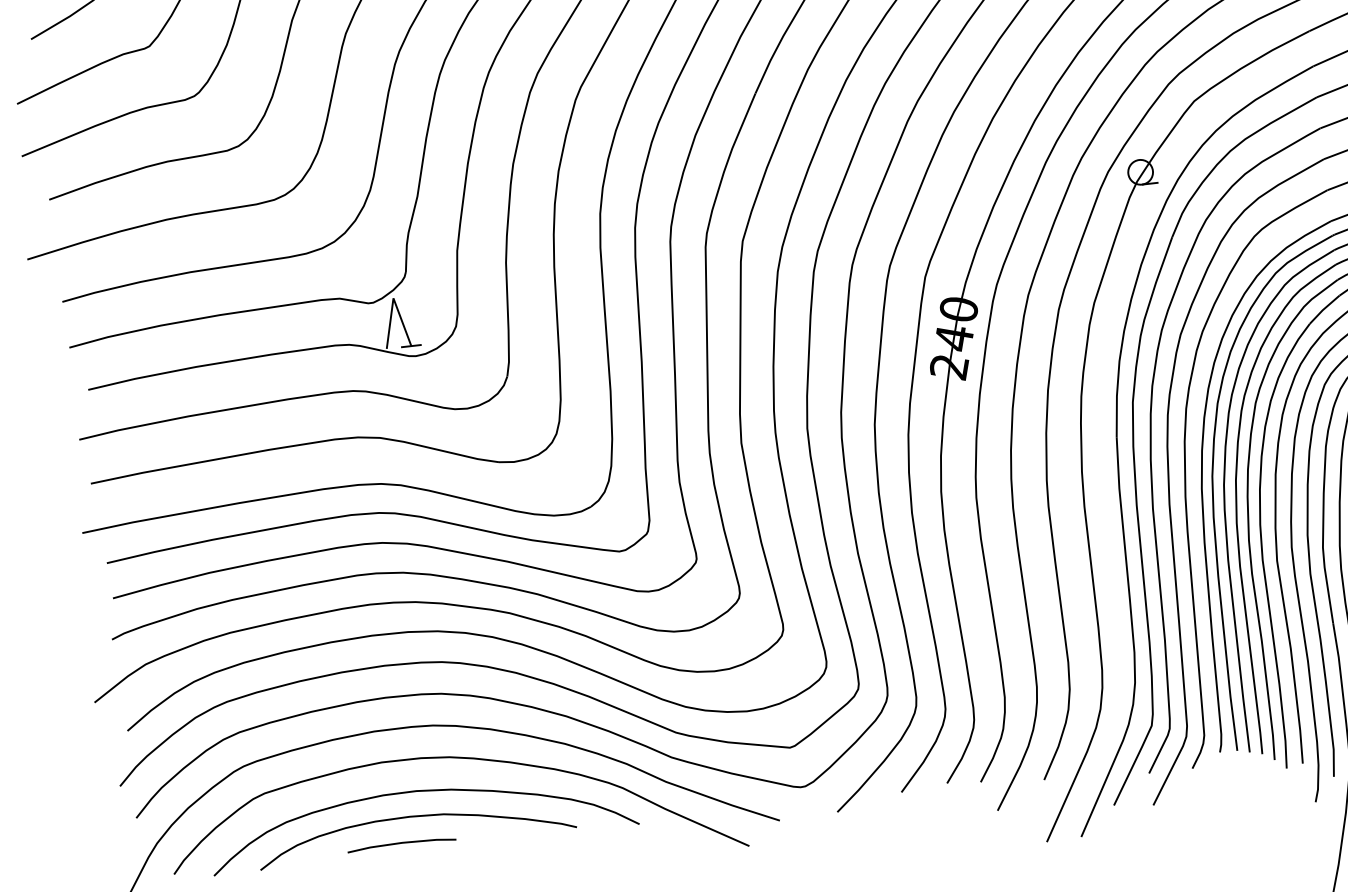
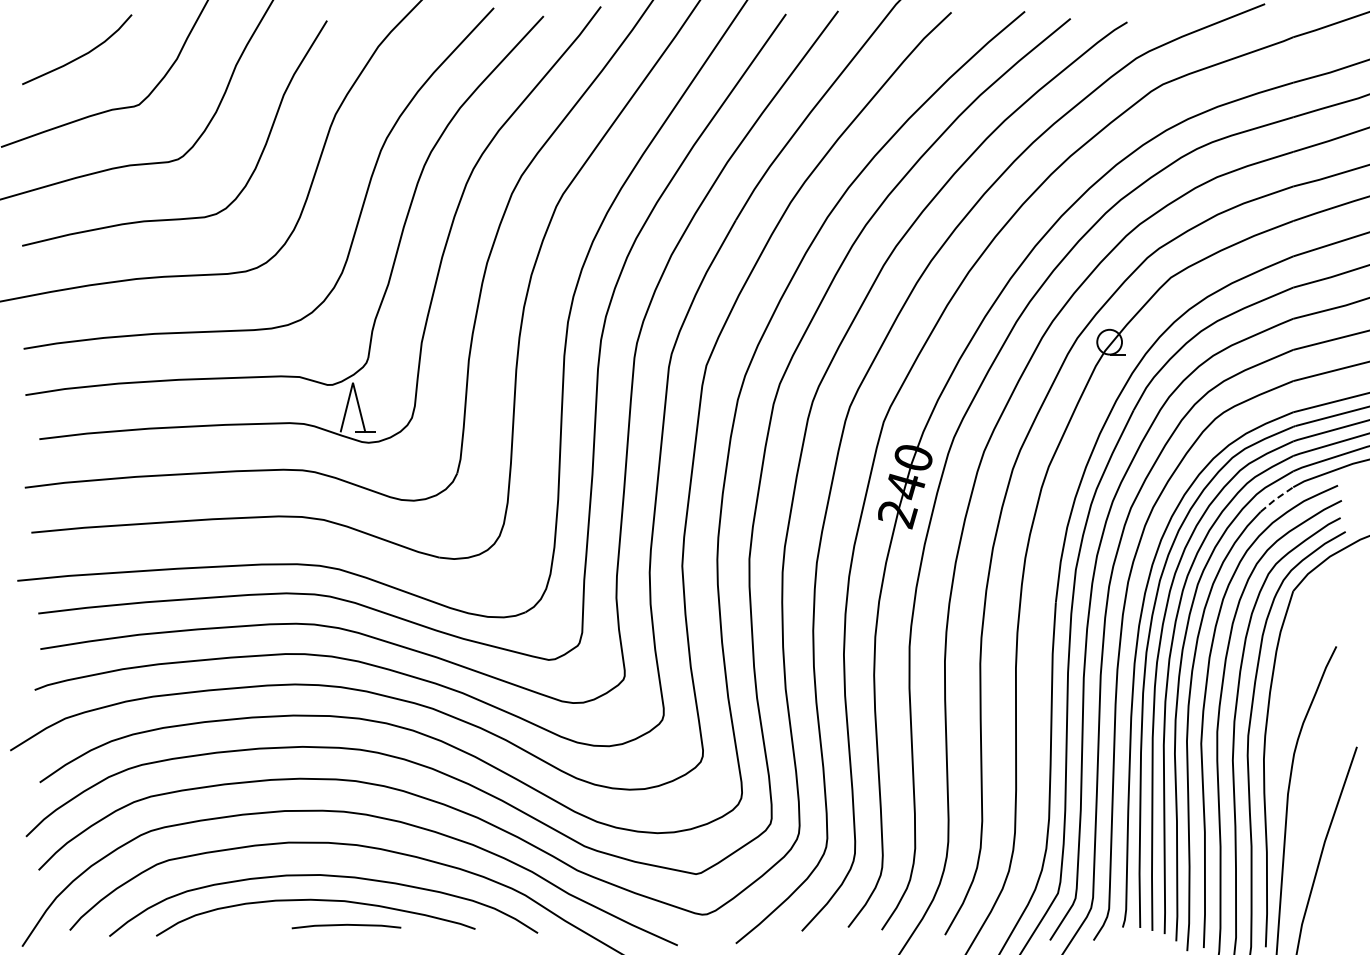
line: (1324, 308) -> (1276, 498), solid -> dashed
line: (401, 843) -> (346, 925), moved

